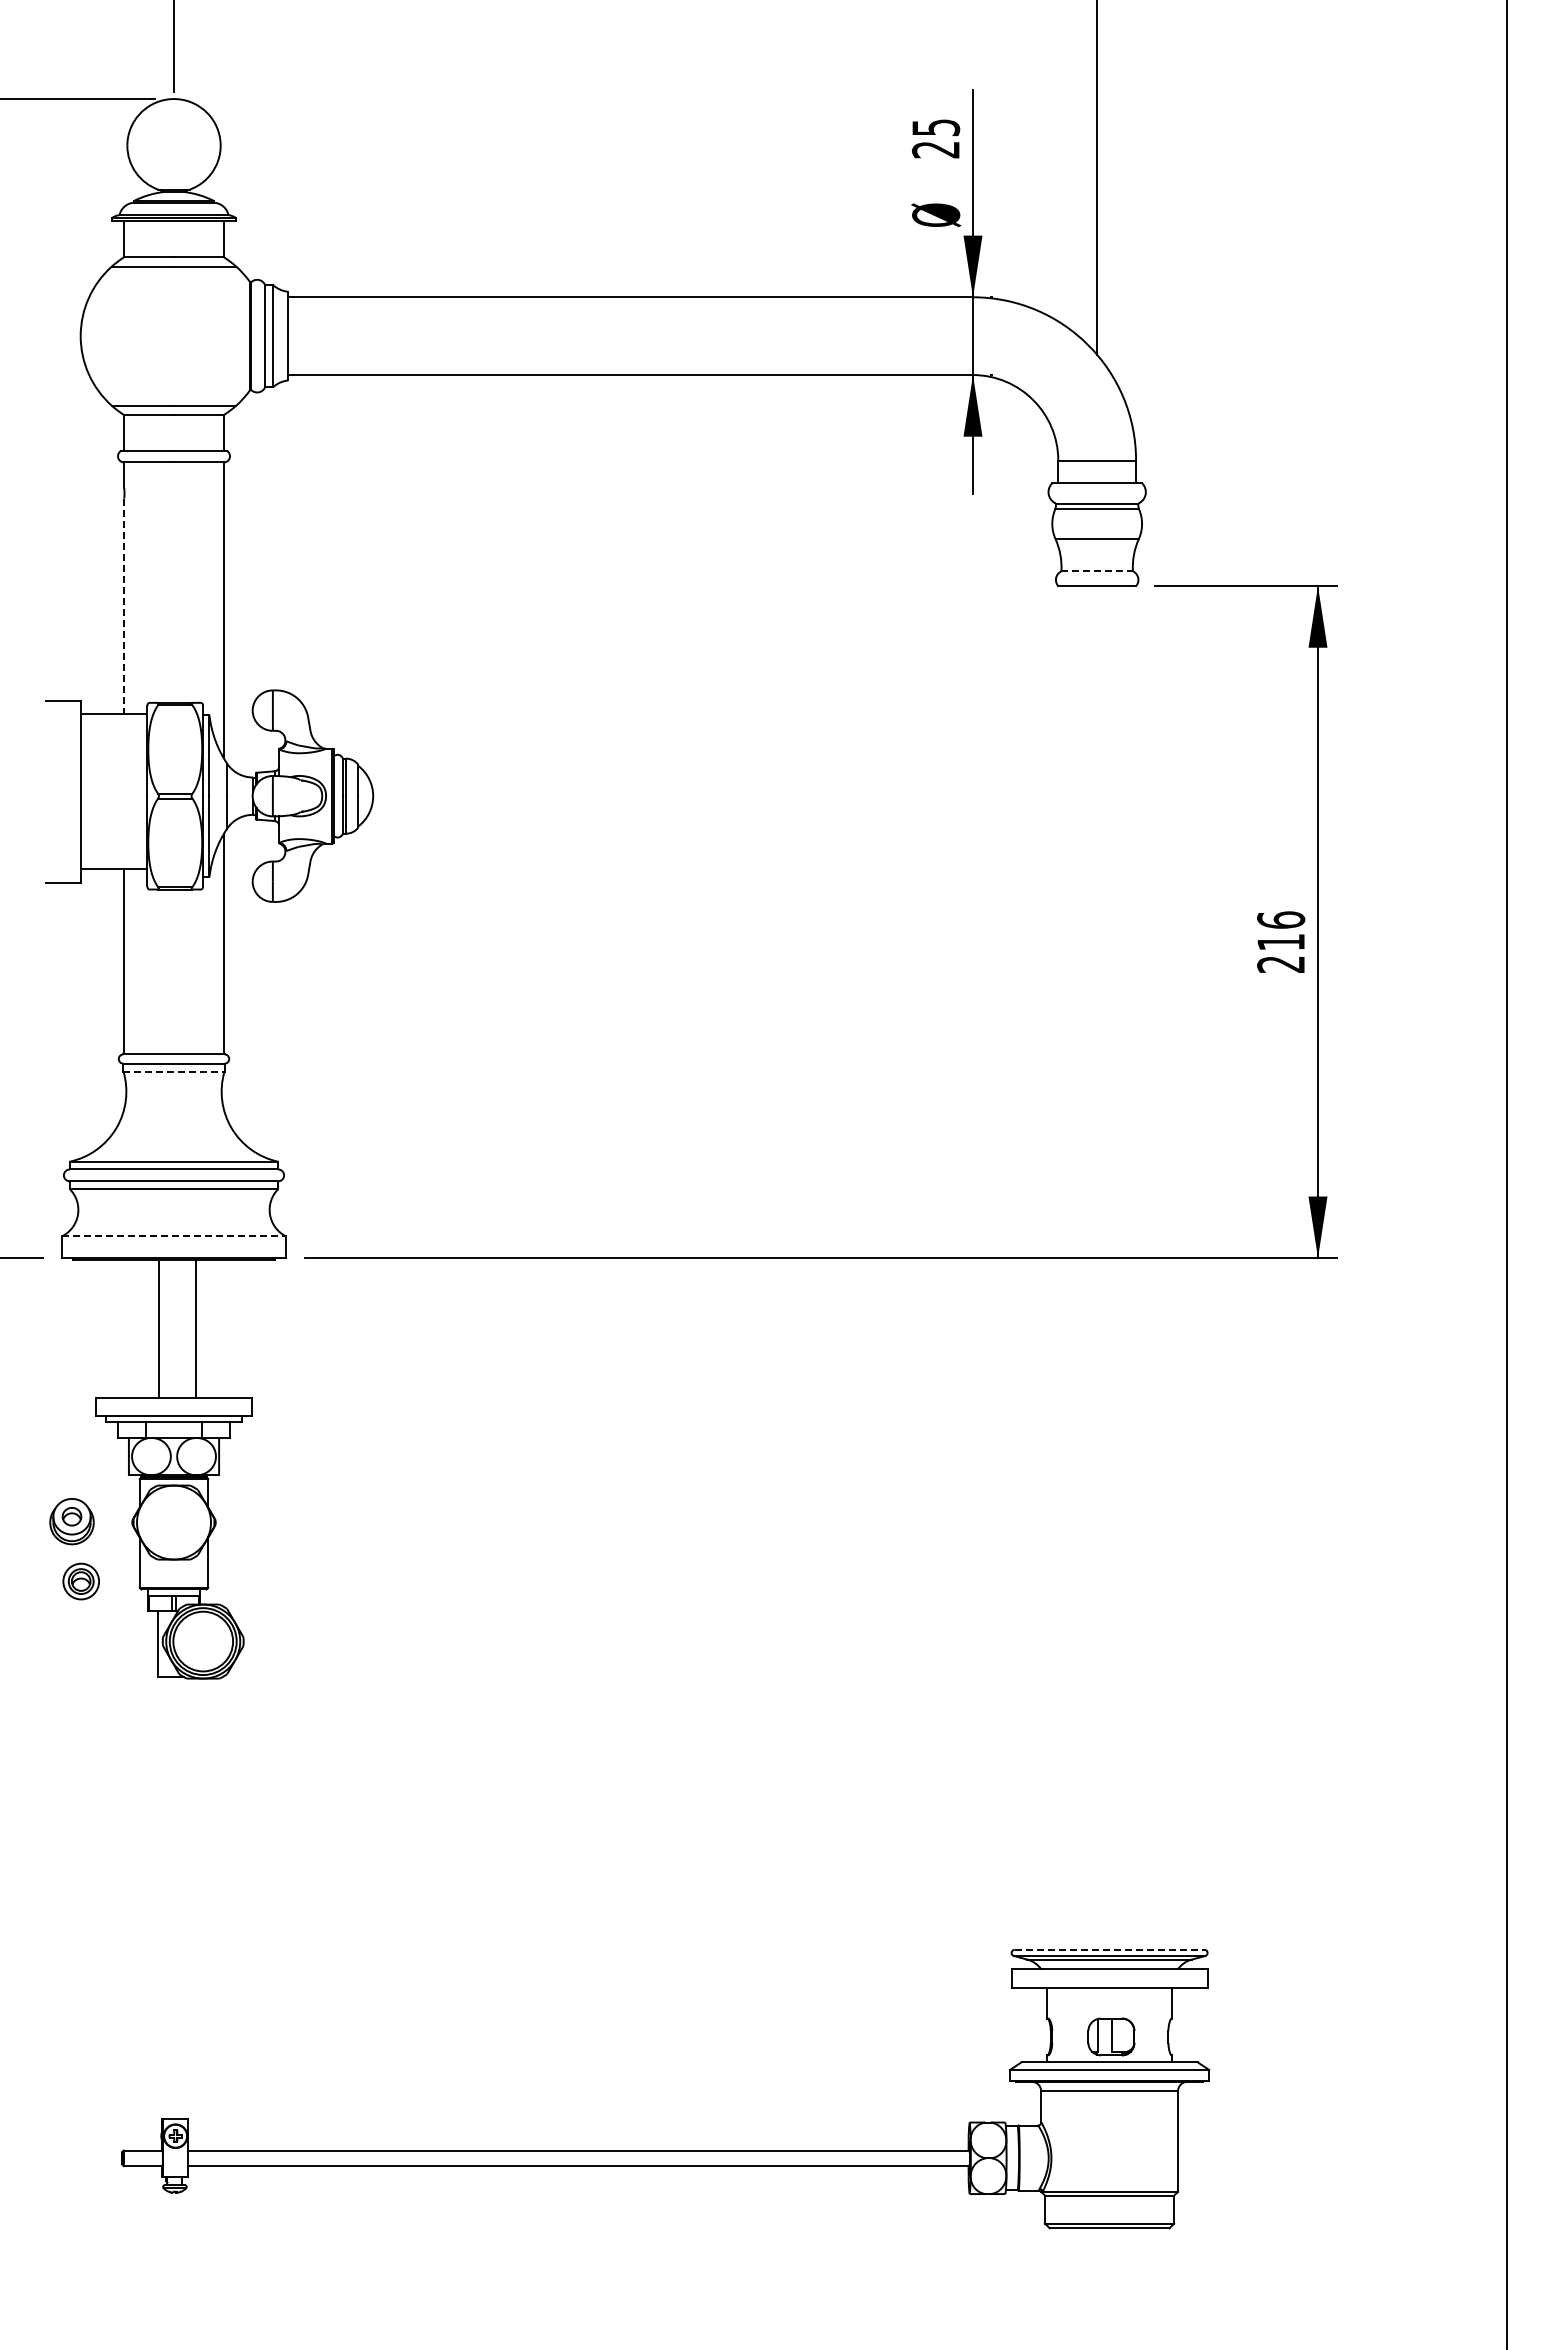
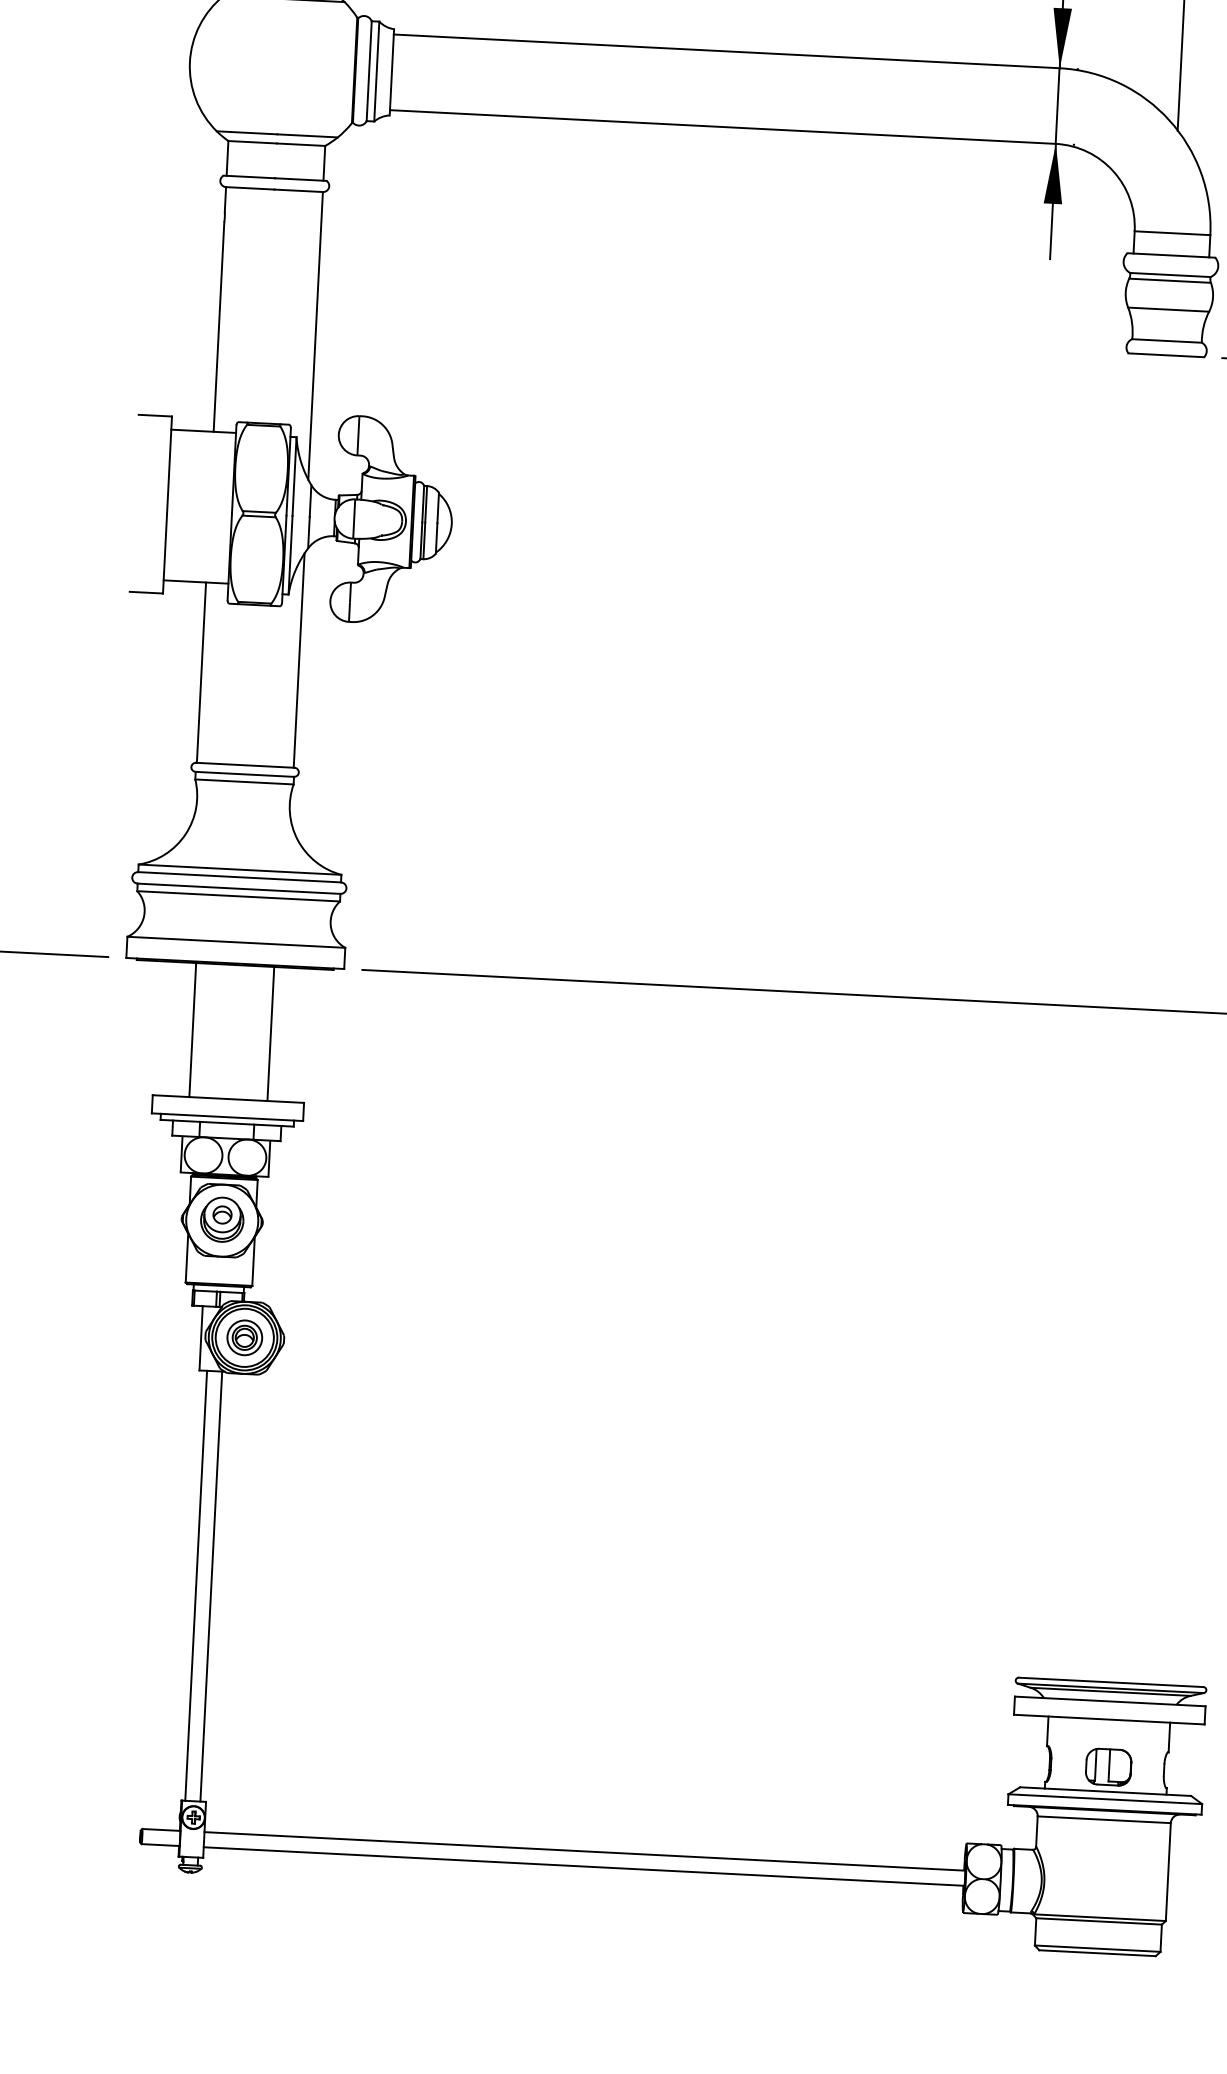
line: (1097, 571) -> (1167, 341), dashed -> solid
line: (124, 606) -> (219, 327), dashed -> solid
line: (174, 1071) -> (244, 781), dashed -> solid
line: (174, 1236) -> (236, 942), dashed -> solid
line: (159, 1328) -> (271, 1033), moved
line: (195, 1328) -> (192, 1029), moved
part: (71, 1521) -> (221, 1219), moved
part: (80, 1581) -> (244, 1337), moved
line: (166, 1898) -> (196, 1585), added
line: (181, 1898) -> (211, 1586), added
line: (1109, 1949) -> (1111, 1682), dashed -> solid

